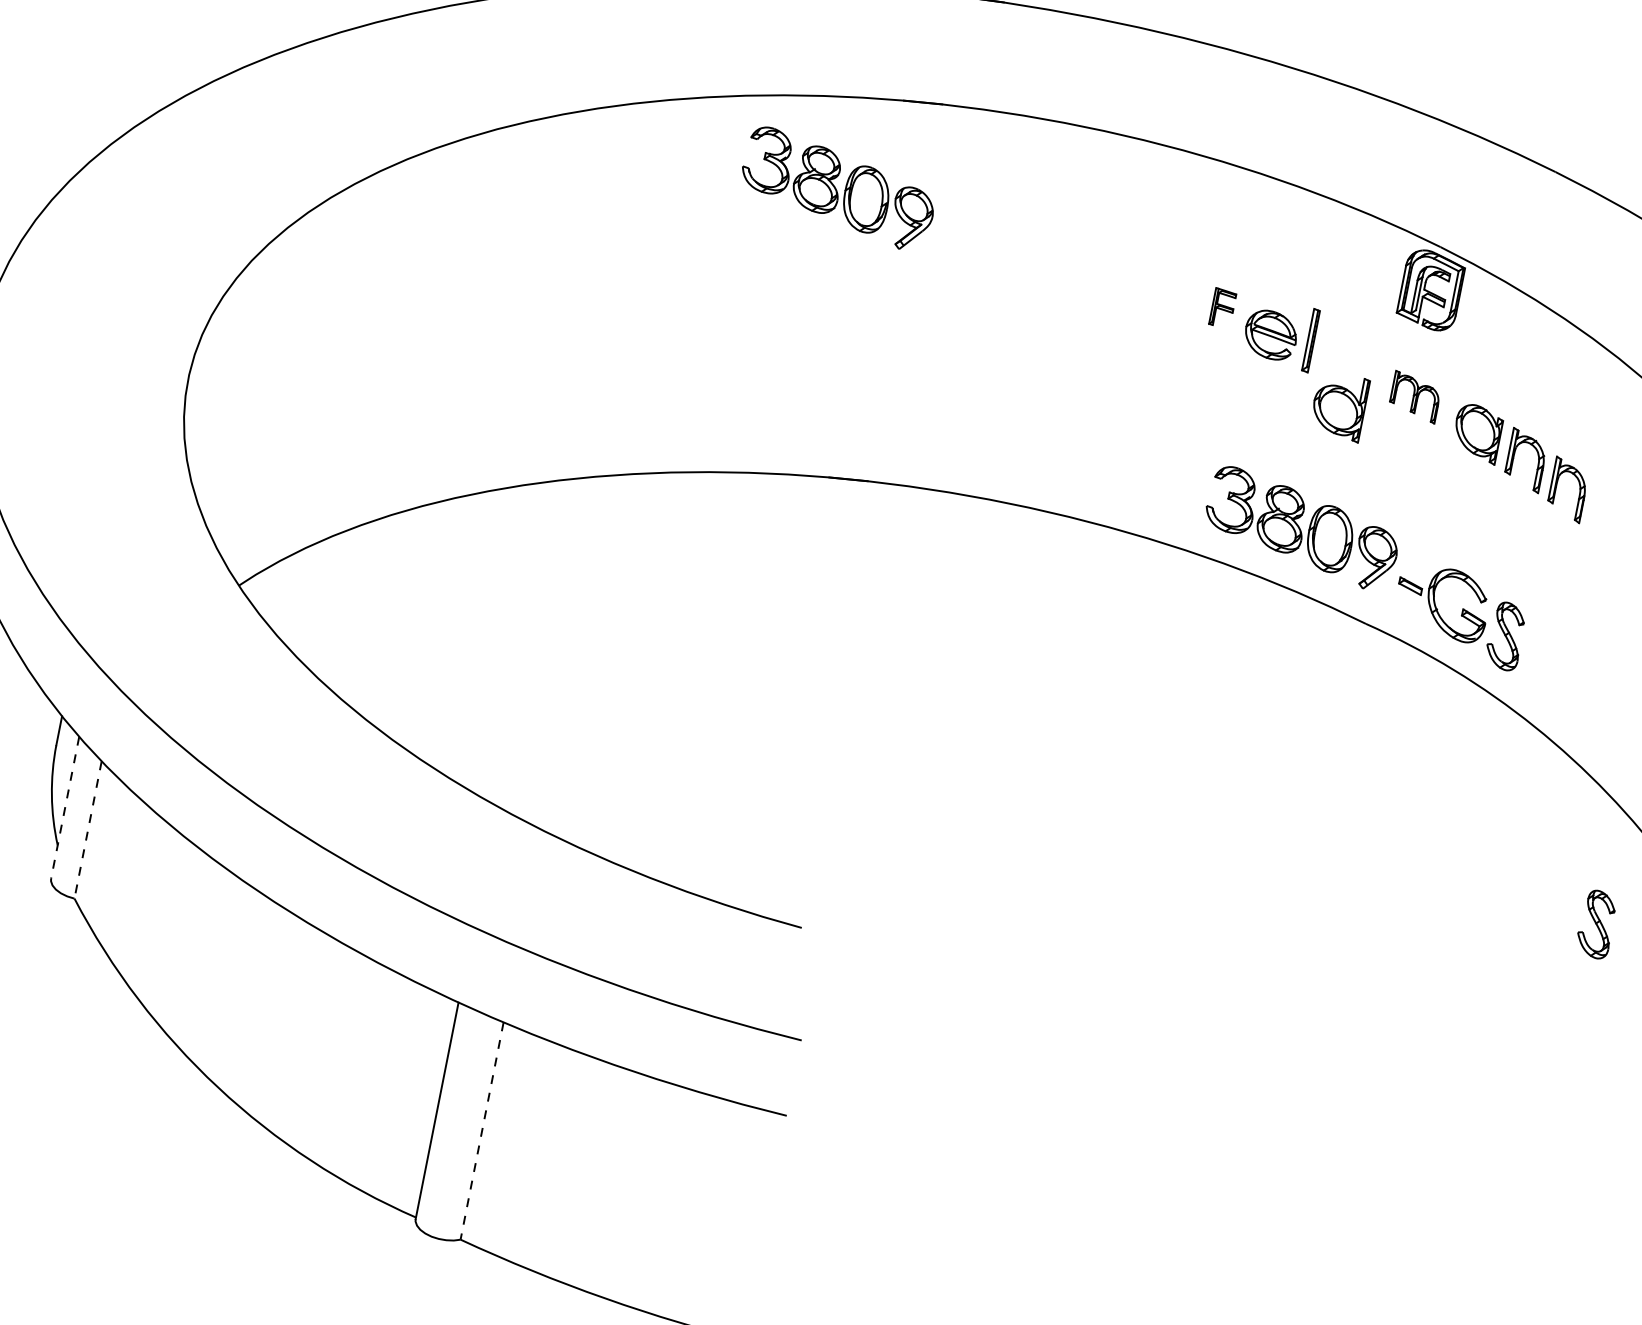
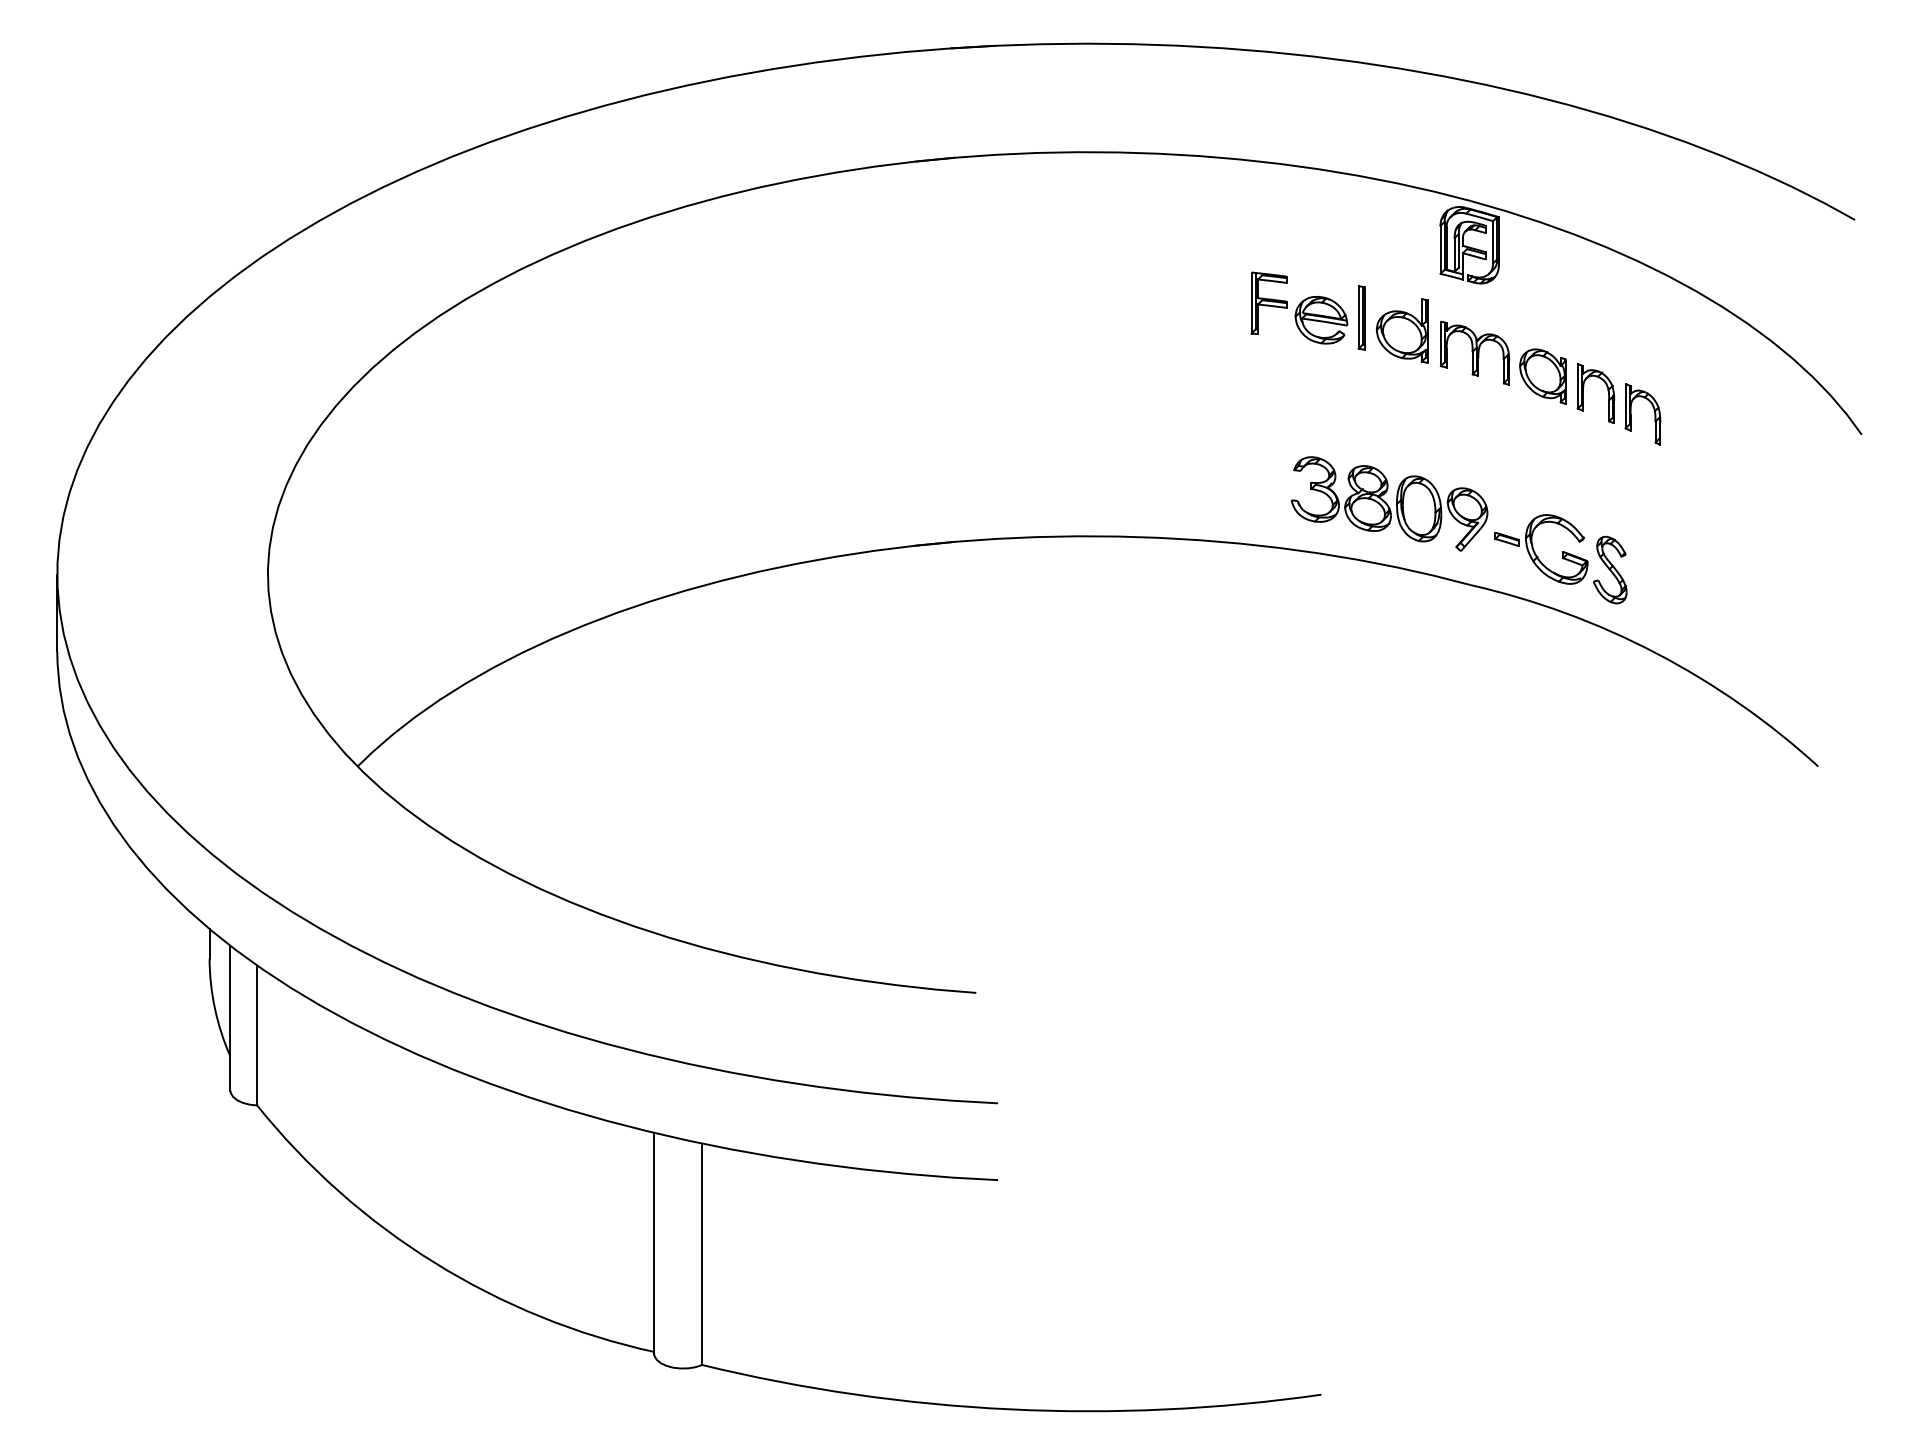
part: (838, 188) -> (868, 260), removed
part: (1222, 307) -> (1268, 302), size x1.67
part: (1414, 396) -> (1474, 352), size x1.43
part: (1338, 405) -> (1401, 330), moved
line: (65, 808) -> (230, 1018), dashed -> solid
line: (88, 830) -> (257, 1035), dashed -> solid
part: (1596, 923) -> (1755, 834), removed
line: (482, 1131) -> (702, 1254), dashed -> solid

